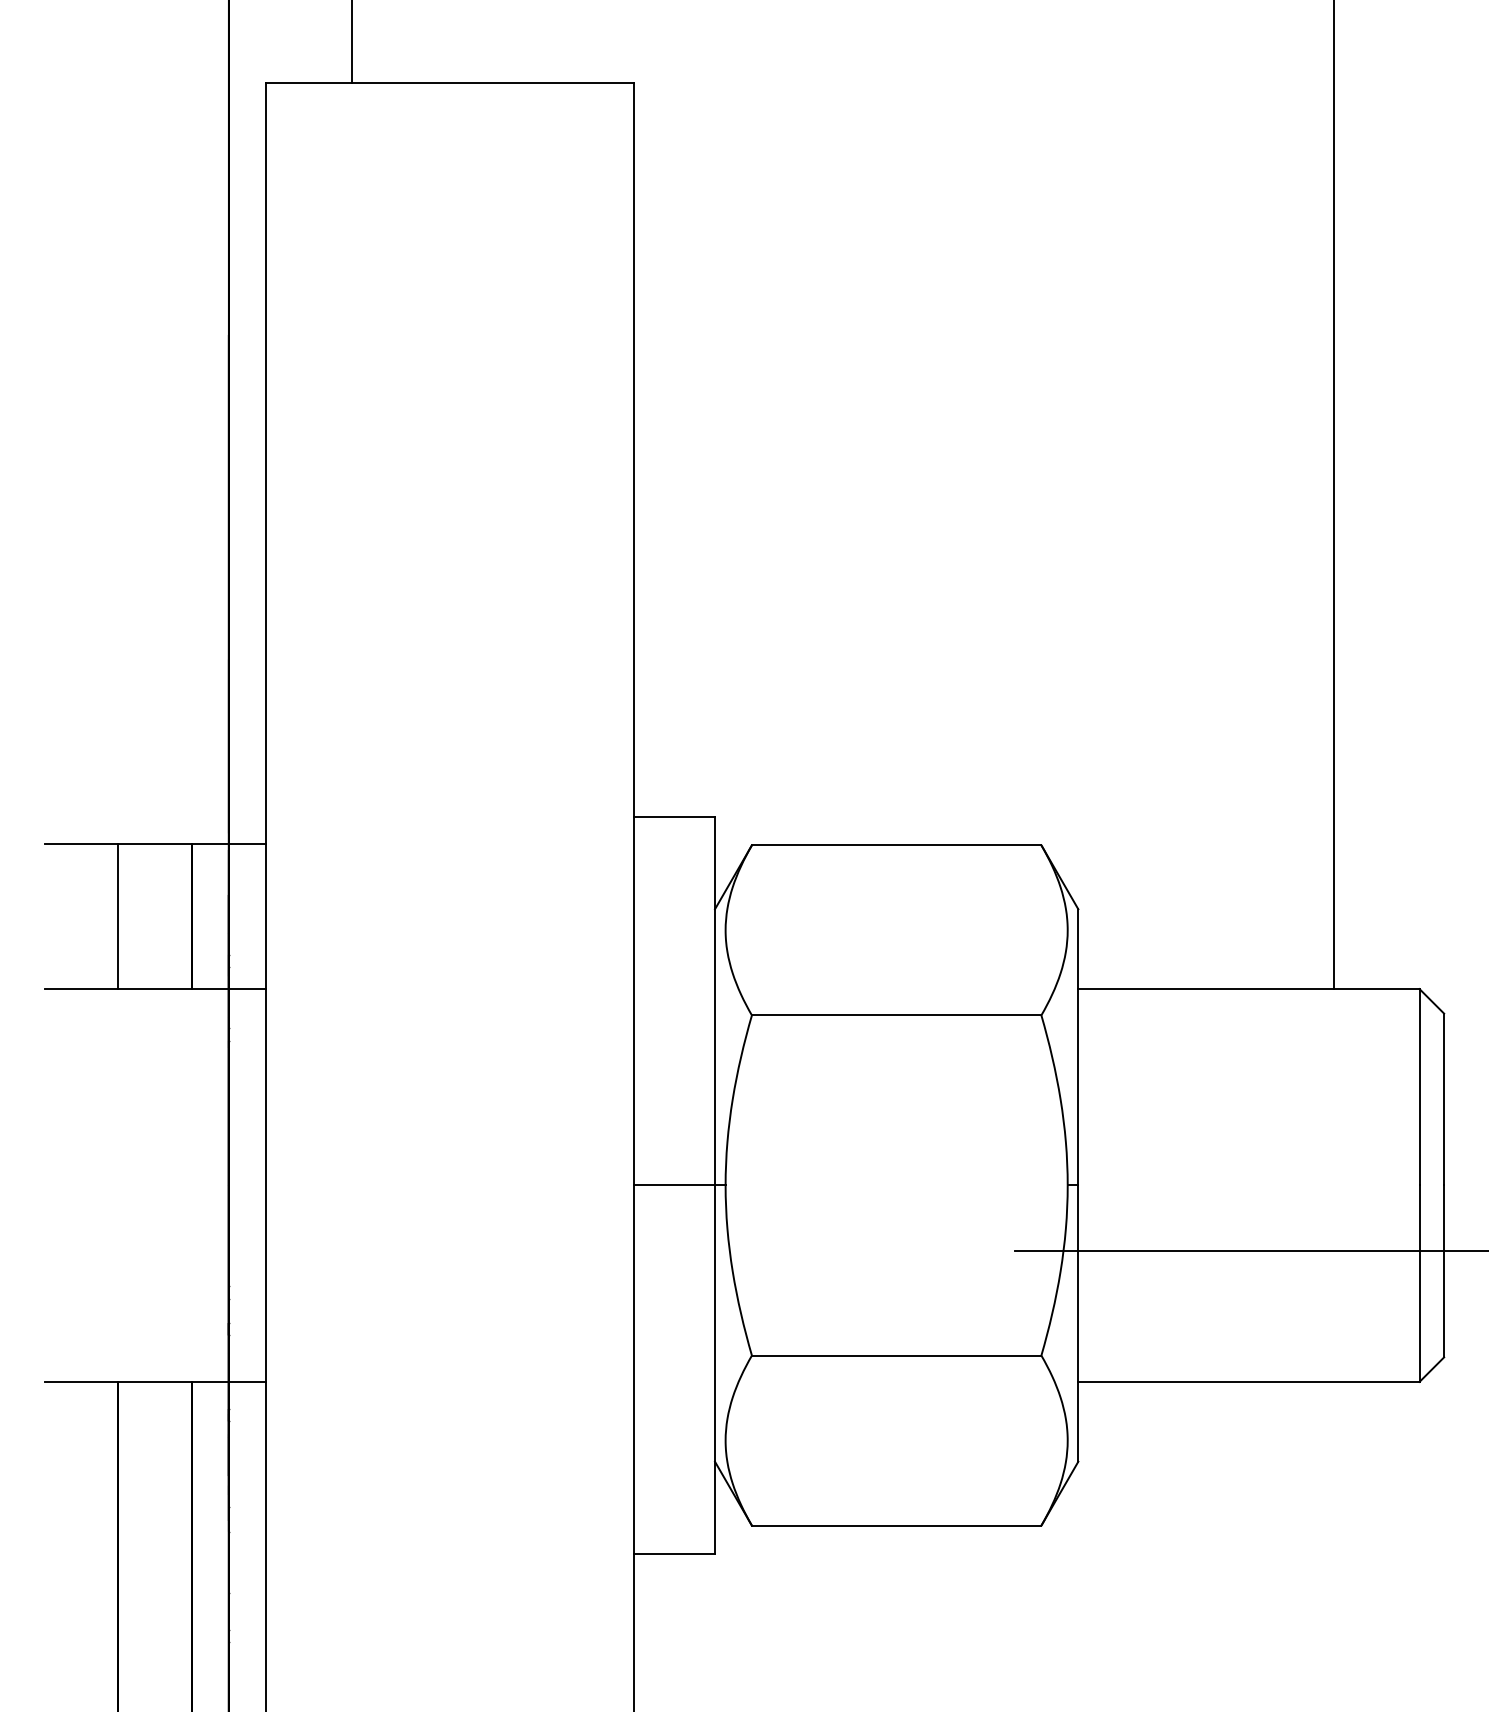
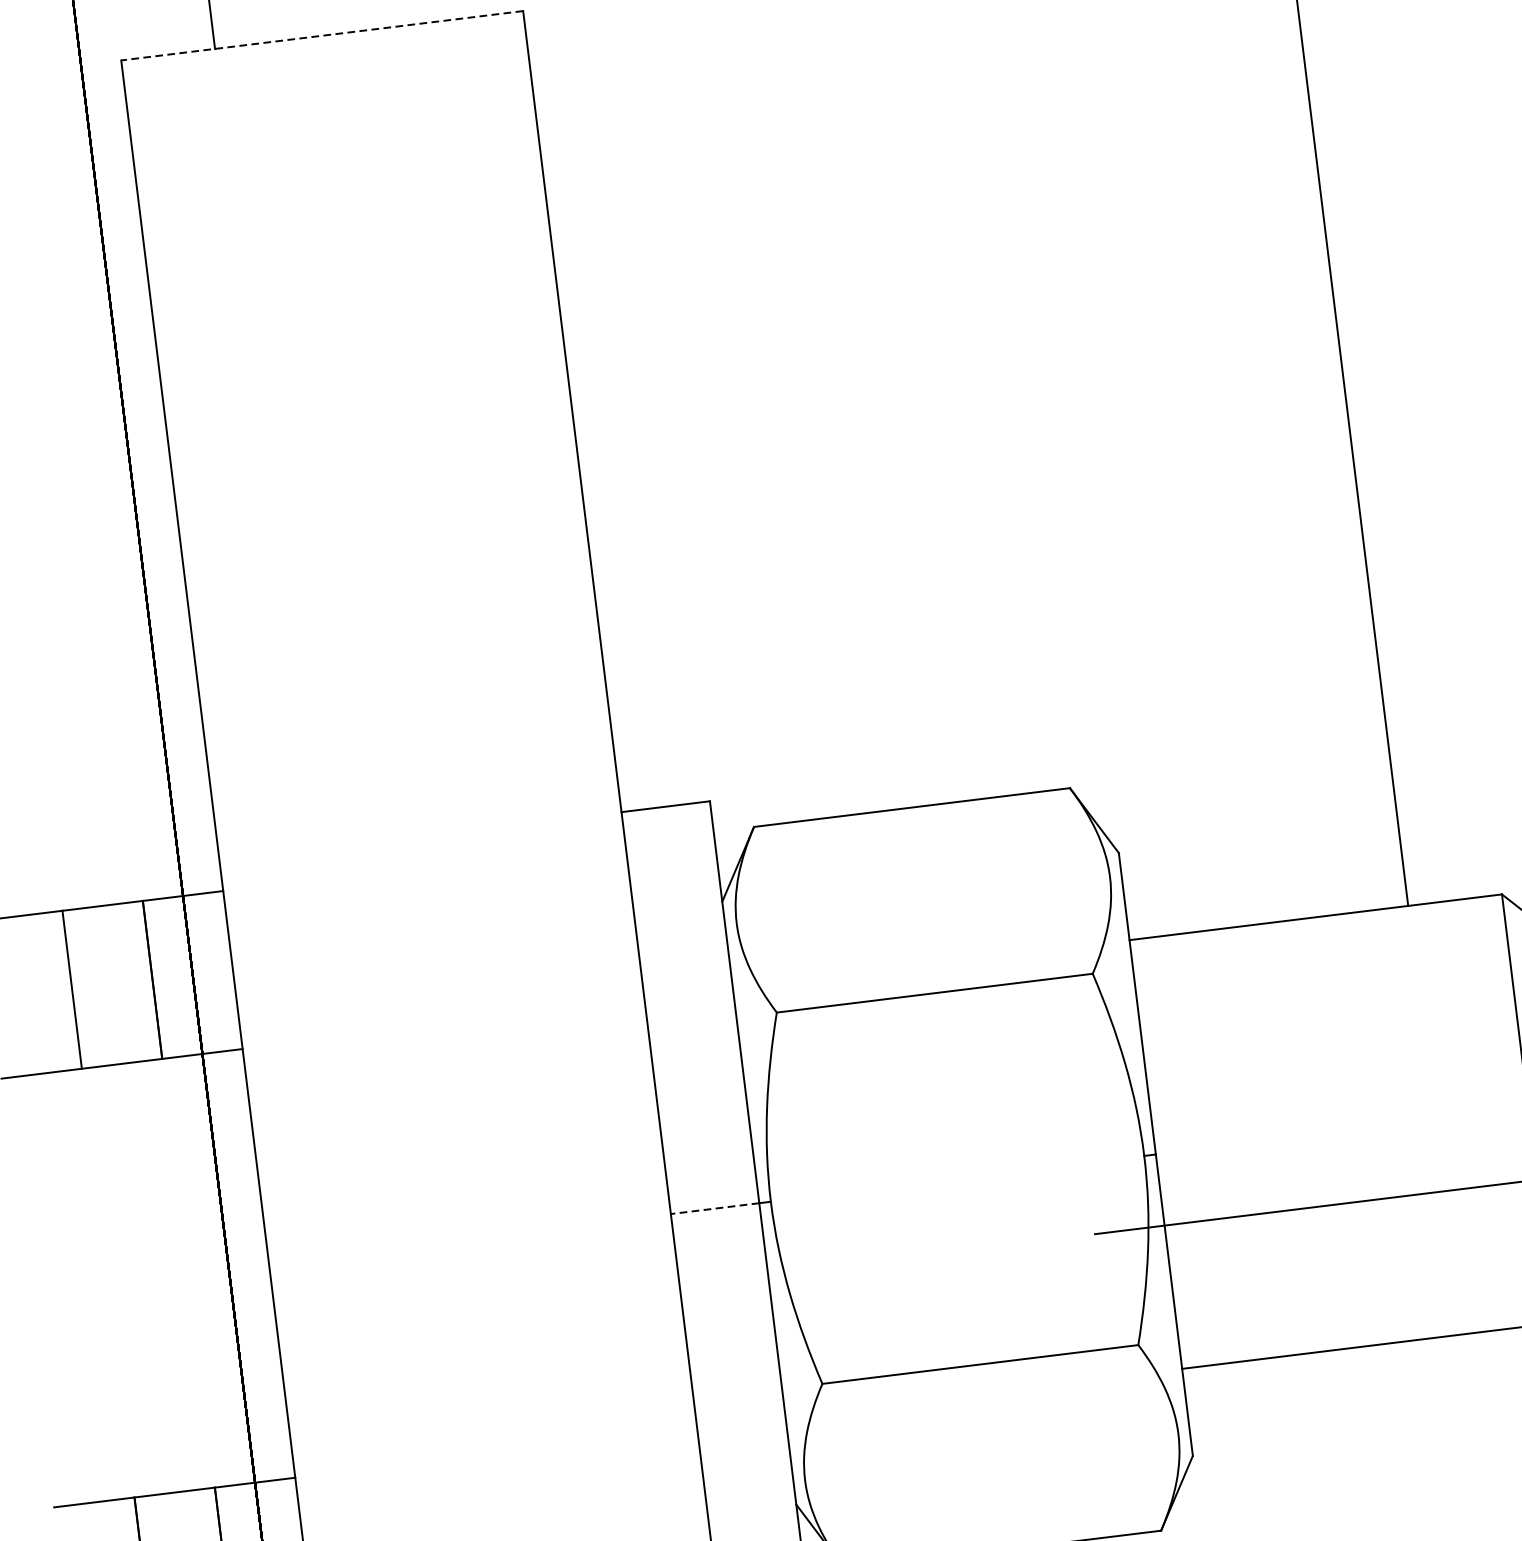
line: (449, 83) -> (321, 36), solid -> dashed
line: (674, 1185) -> (715, 1208), solid -> dashed

